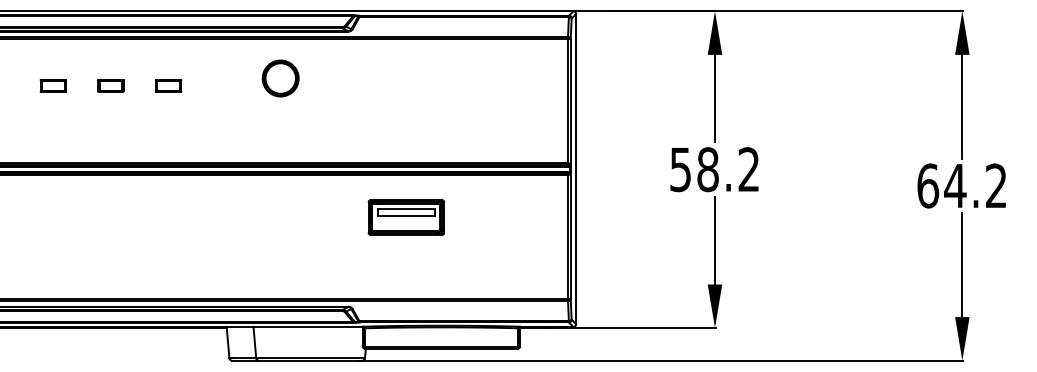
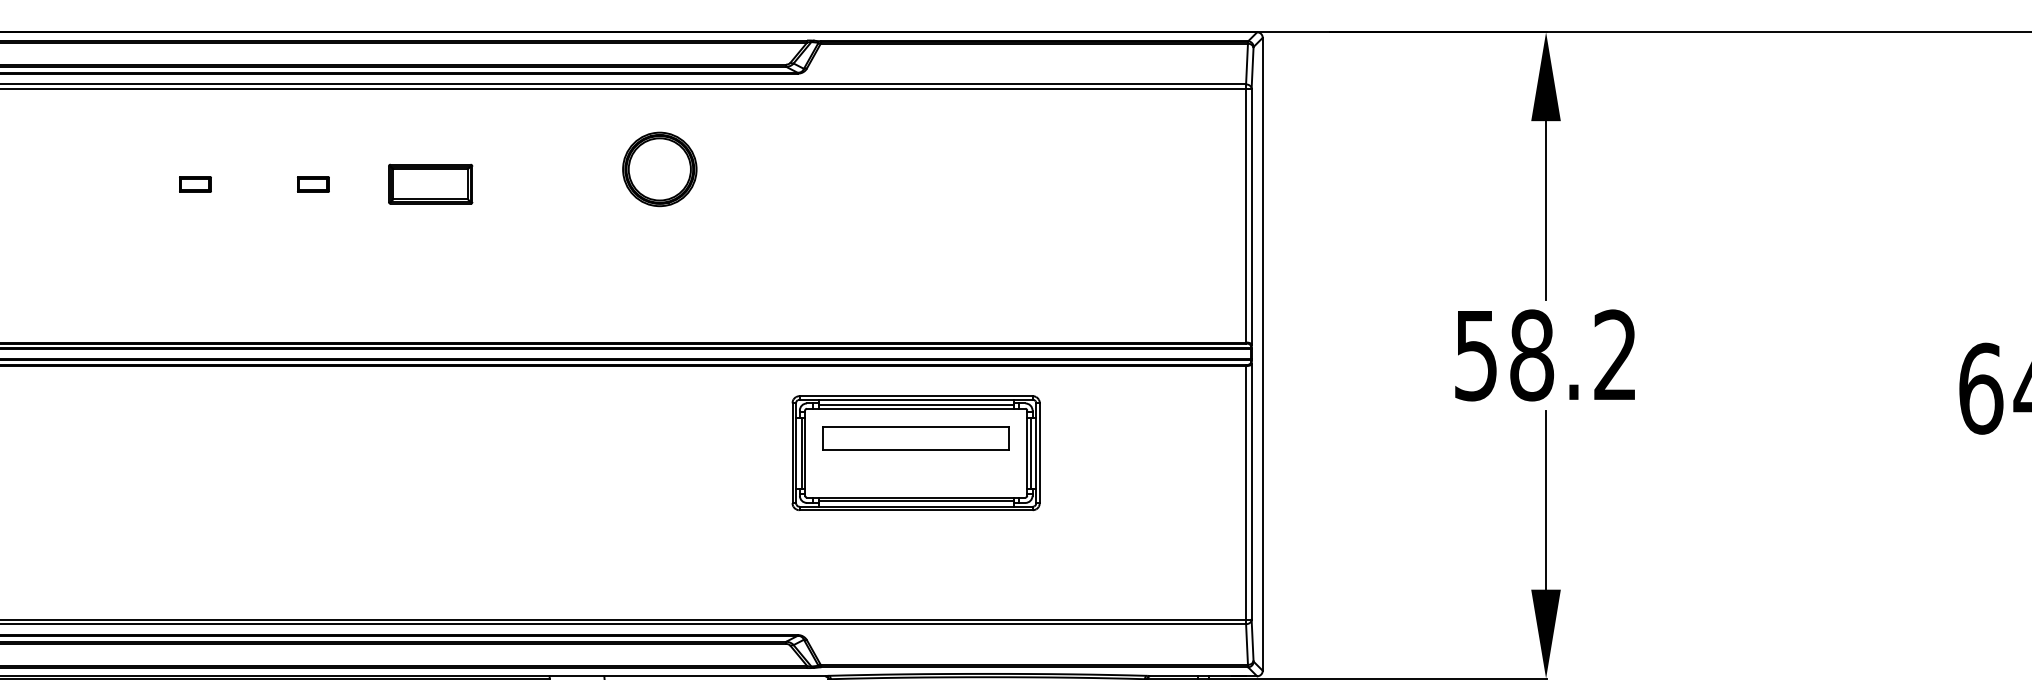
part: (52, 85) -> (194, 183), size x0.6
part: (110, 85) -> (312, 183), size x0.6
part: (168, 85) -> (430, 183), size x1.6
part: (406, 217) -> (916, 453), size x1.6

